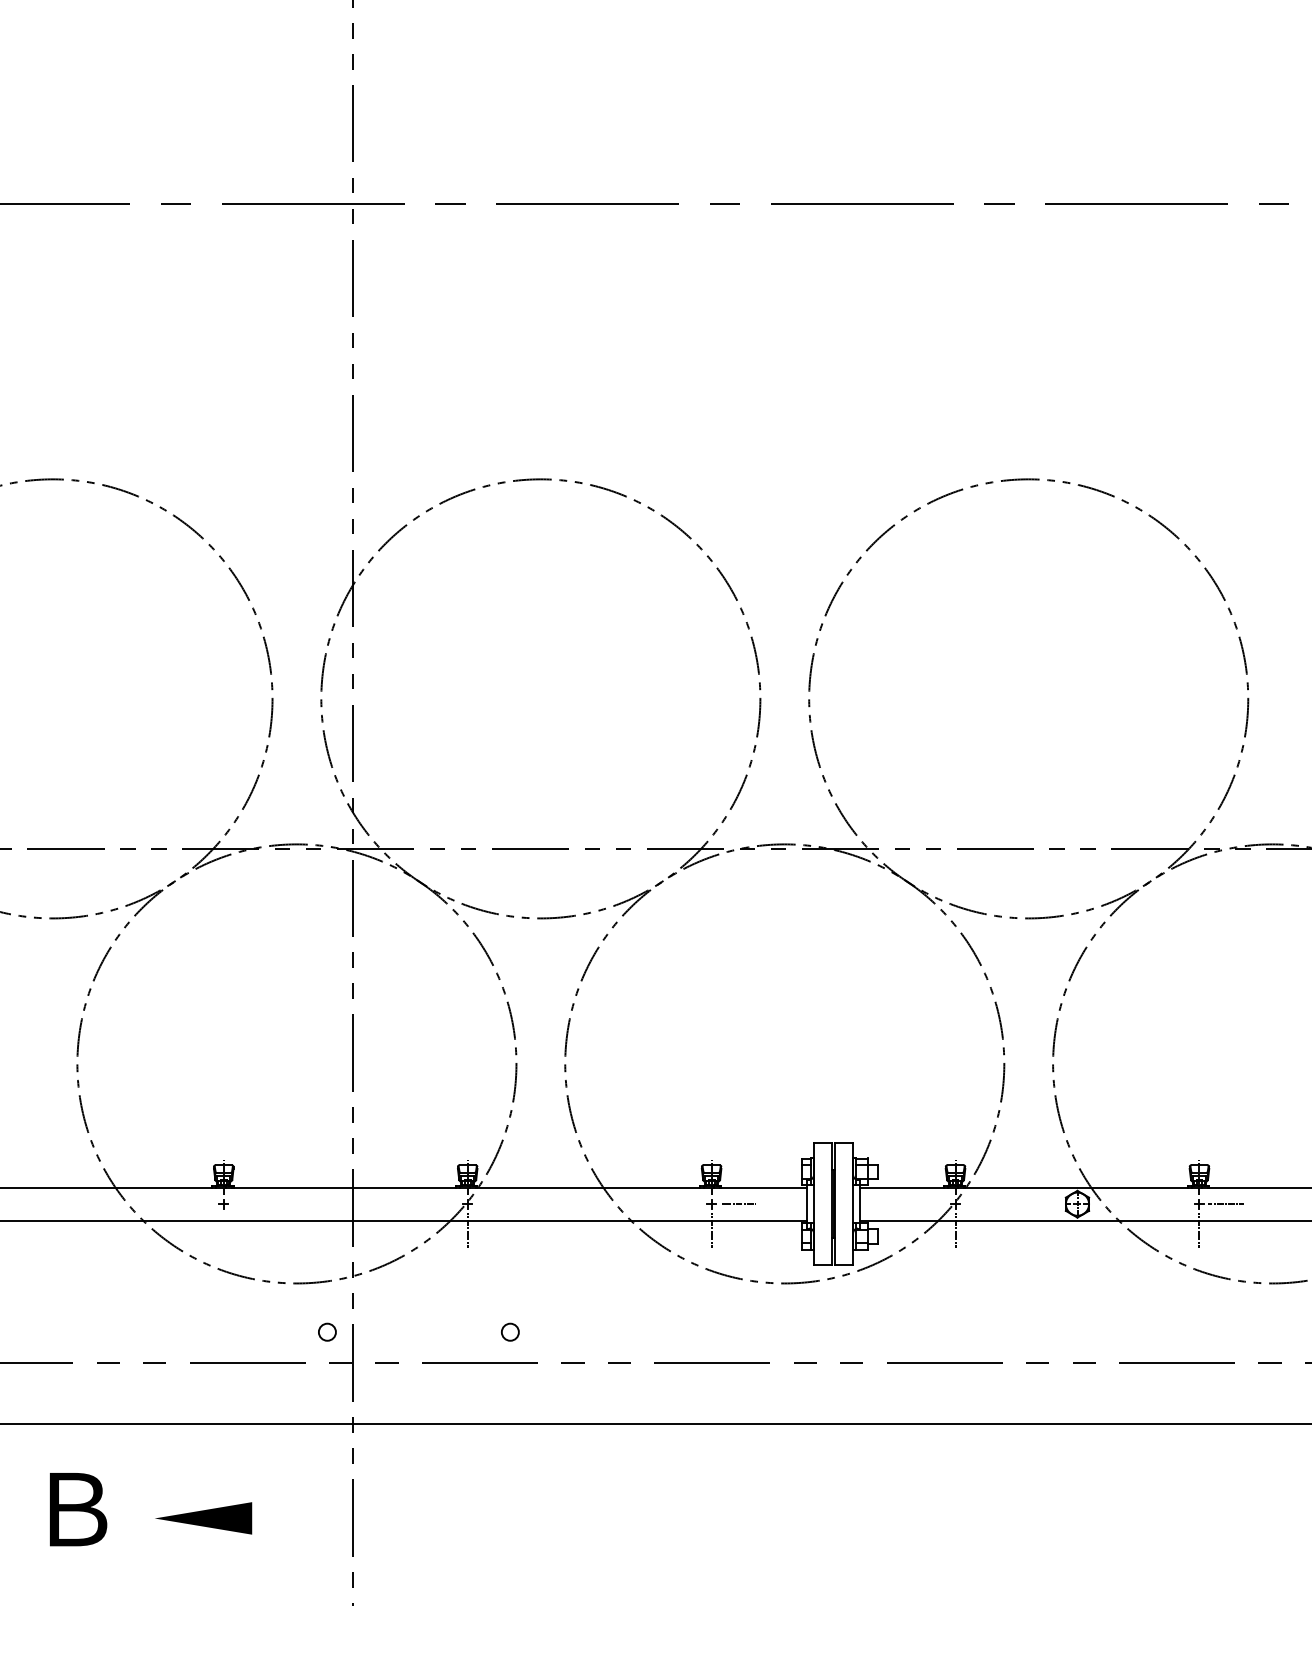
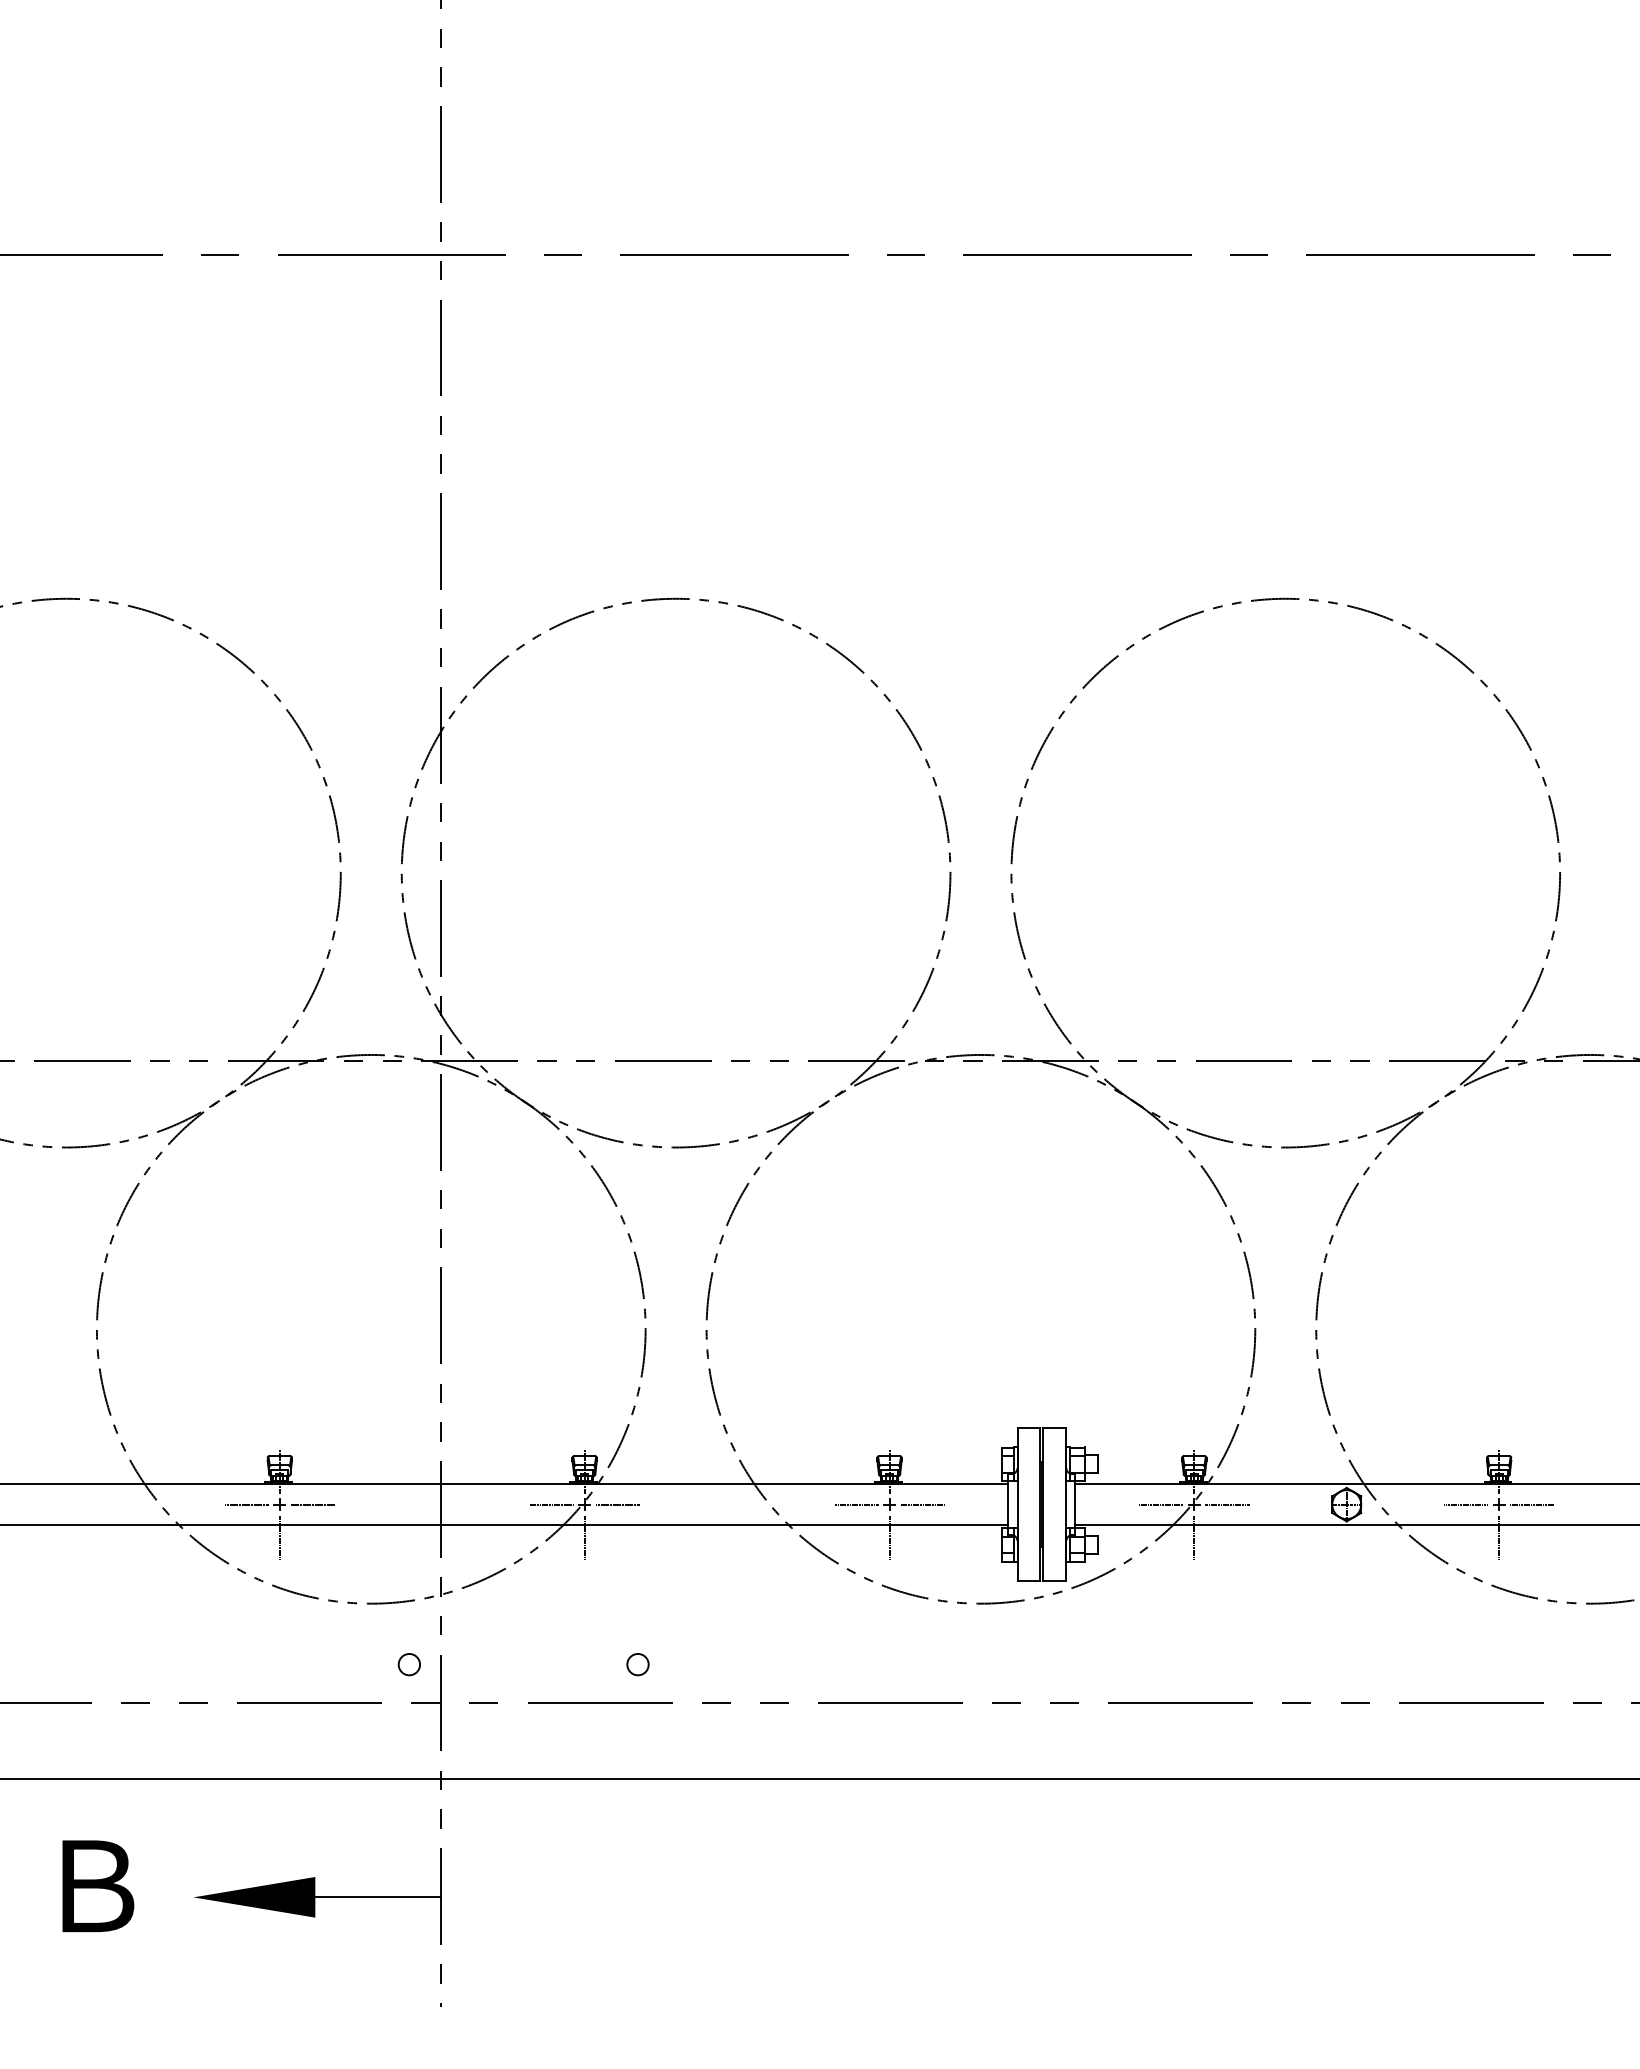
line: (197, 1204) -> (246, 1504), added
line: (249, 1204) -> (312, 1504), added
line: (441, 1204) -> (551, 1504), added
line: (493, 1204) -> (617, 1504), added
line: (685, 1204) -> (856, 1504), added
line: (929, 1204) -> (1161, 1504), added
line: (982, 1204) -> (1227, 1504), added
line: (1173, 1204) -> (1466, 1504), added
line: (223, 1230) -> (279, 1537), added
line: (302, 1518) -> (378, 1897), added

